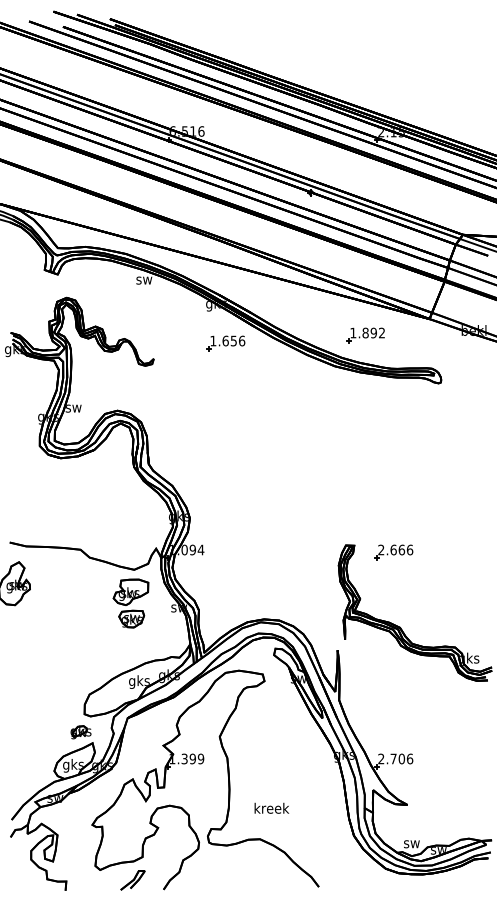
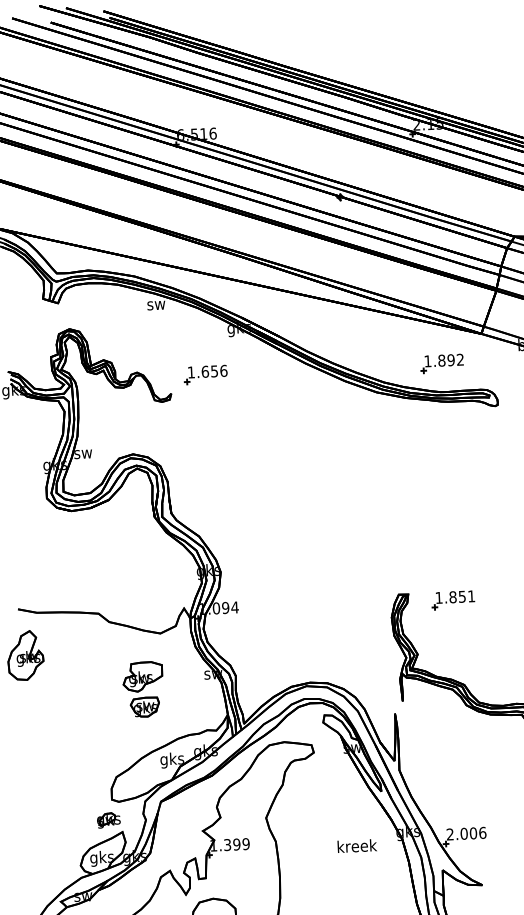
part: (365, 335) -> (441, 363), moved
part: (225, 343) -> (205, 374), moved
text: (395, 549) -> (455, 596), 2.666 -> 1.851
part: (130, 603) -> (142, 689), moved
text: (393, 758) -> (464, 833), 2.706 -> 2.006
text: (271, 807) -> (356, 845), moved

